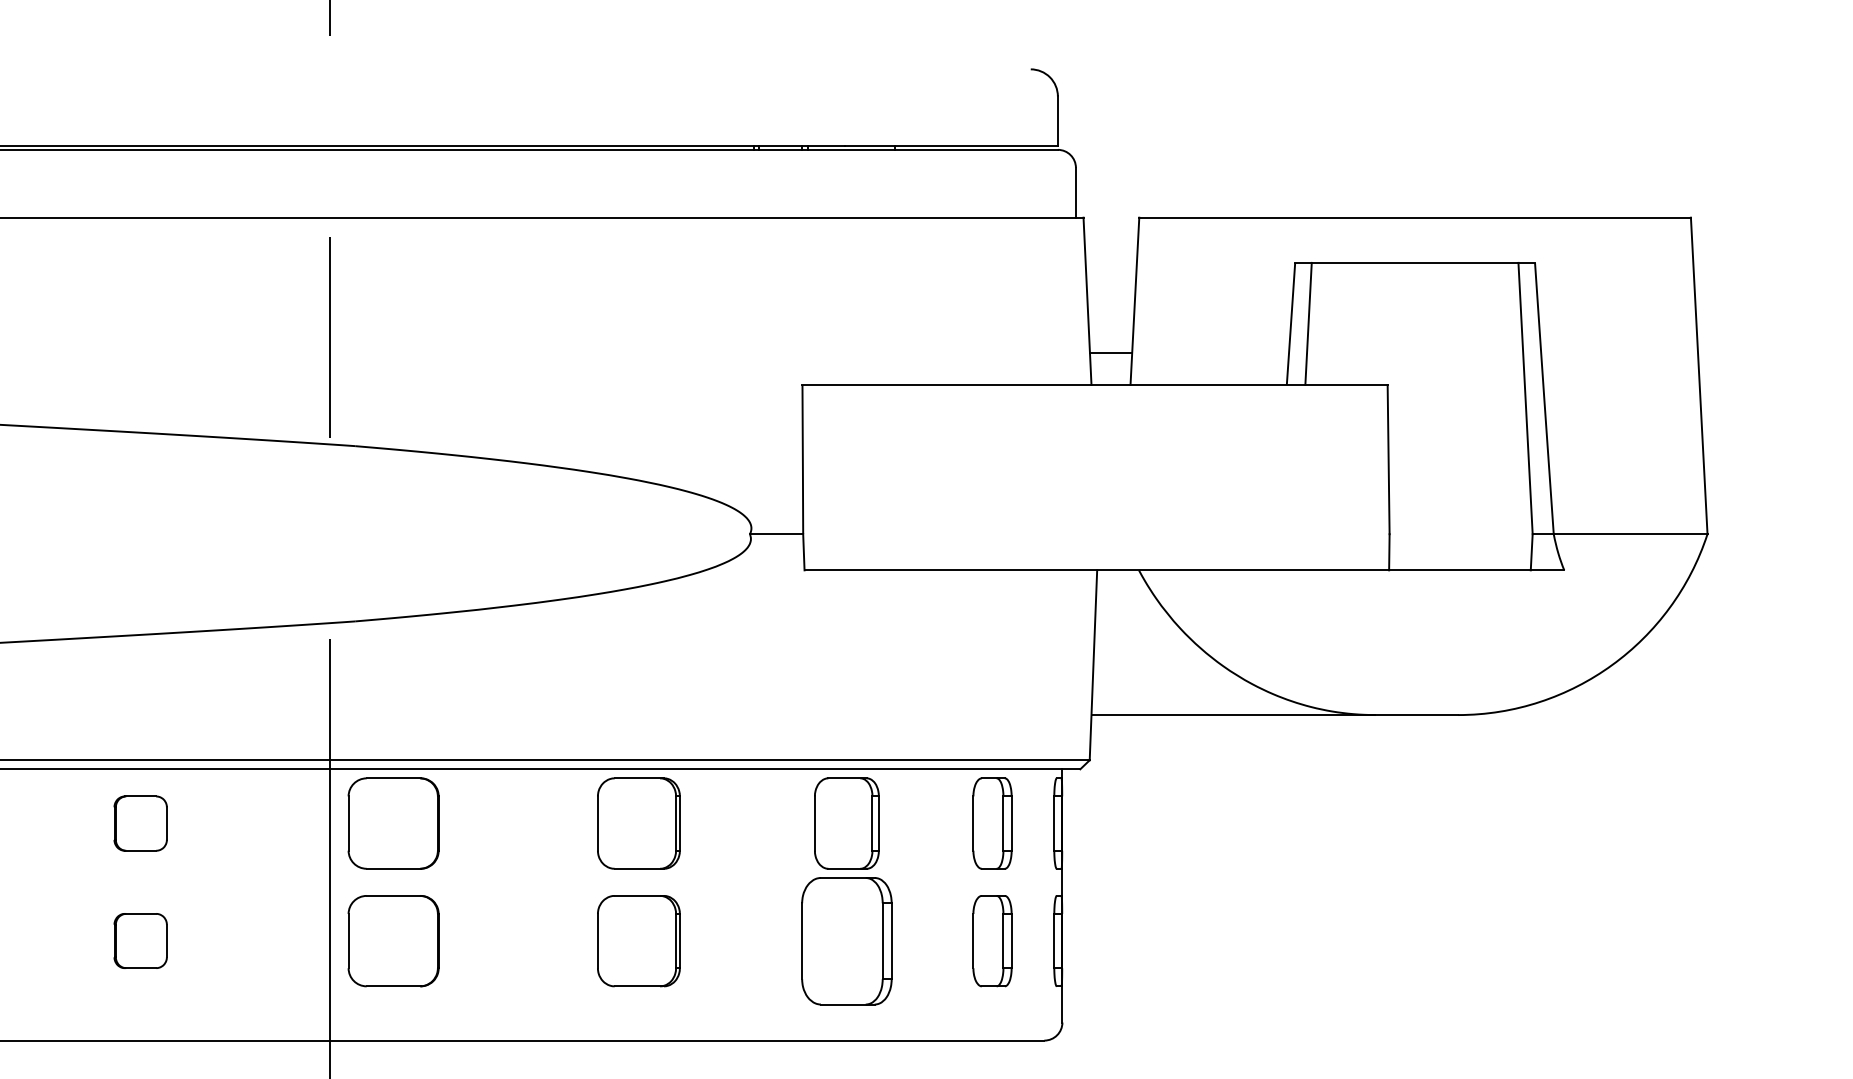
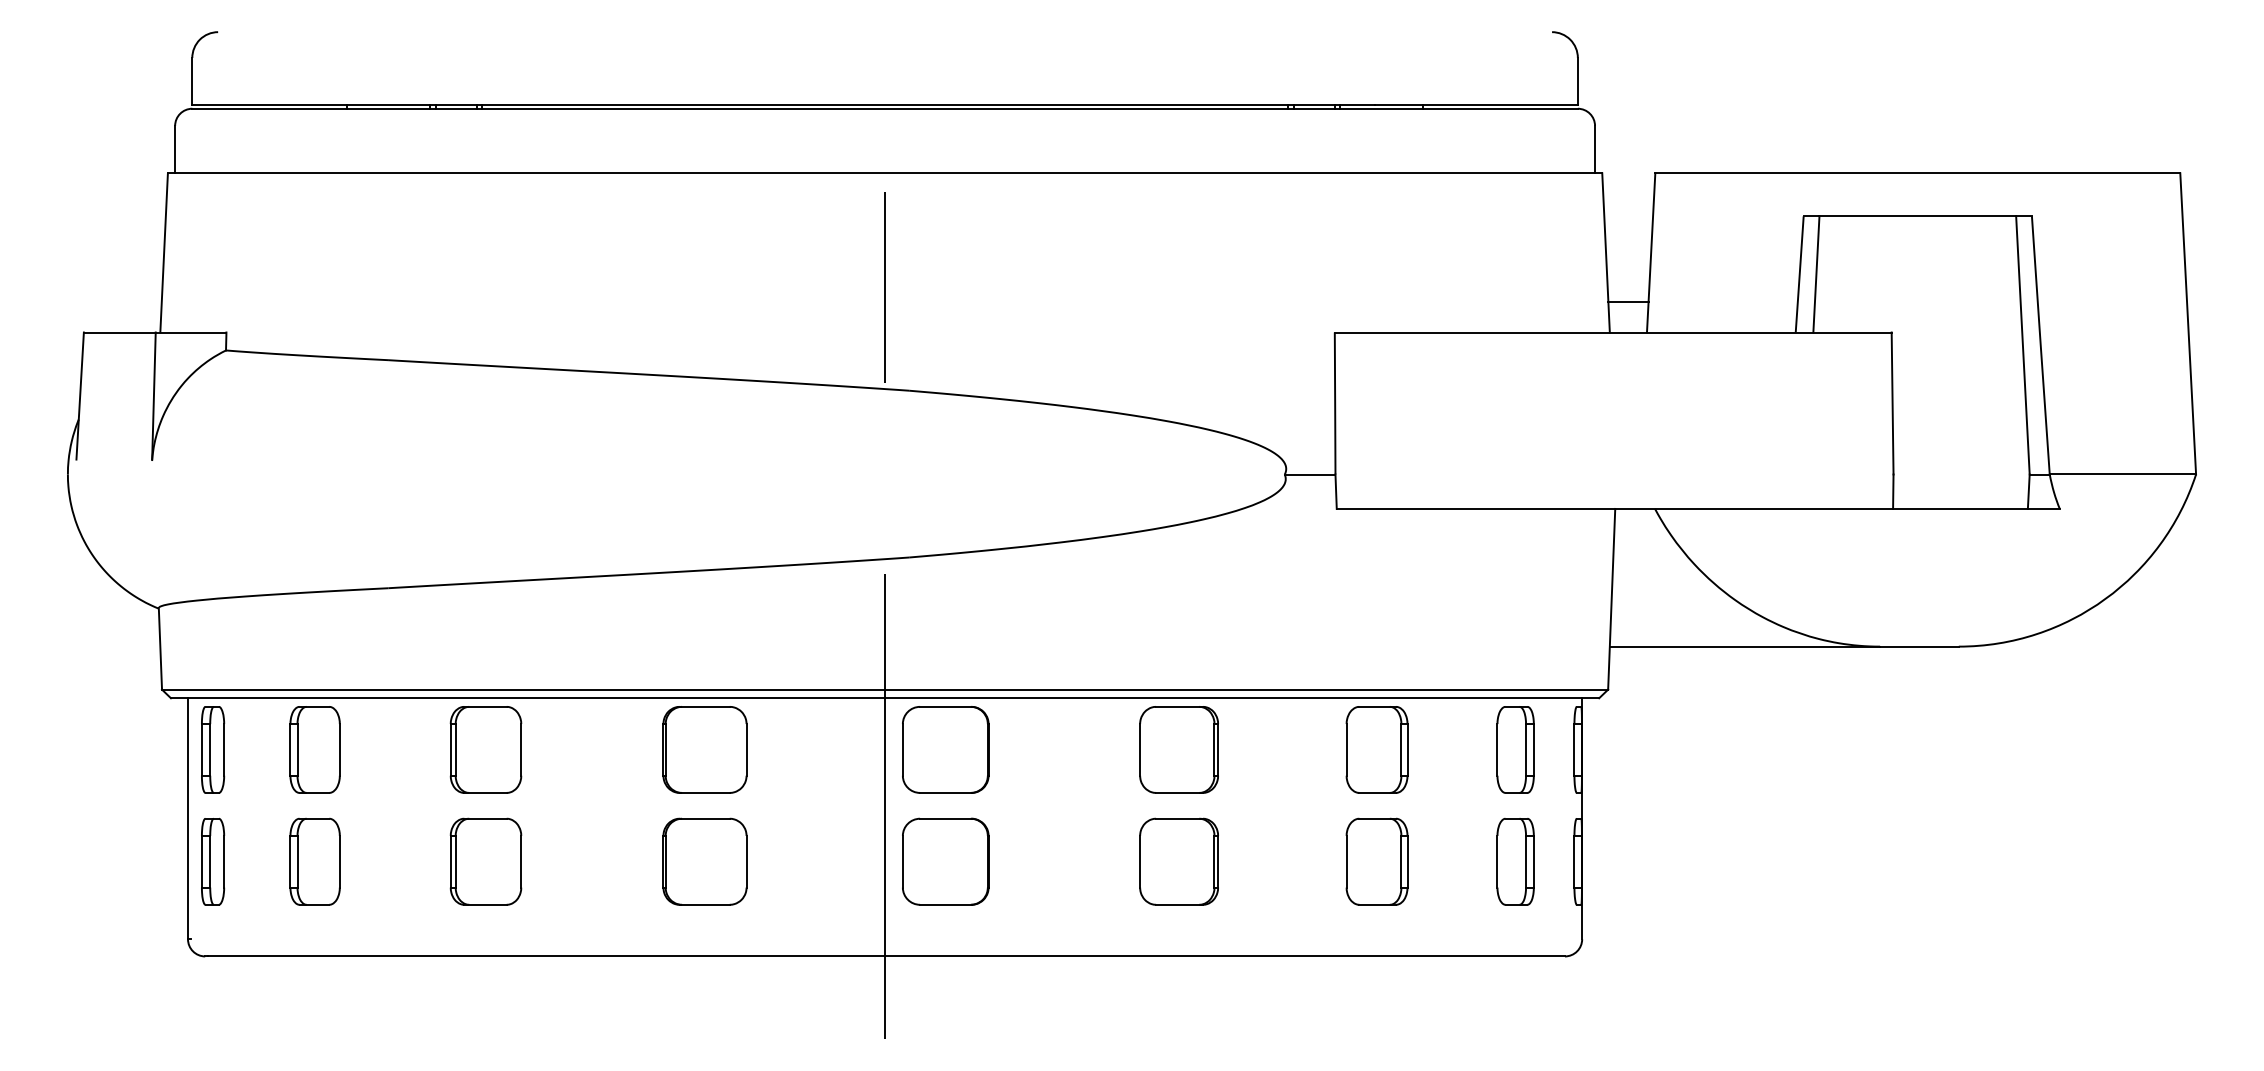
part: (140, 823) -> (704, 749), size x1.67
part: (140, 940) -> (704, 861), size x1.67
part: (846, 940) -> (1376, 861), size x0.71

